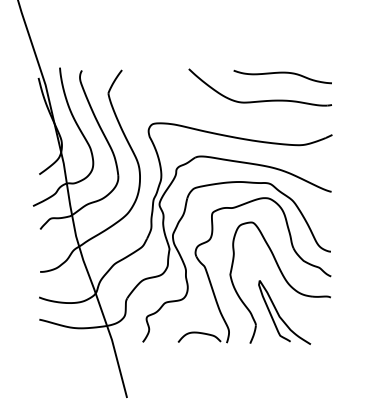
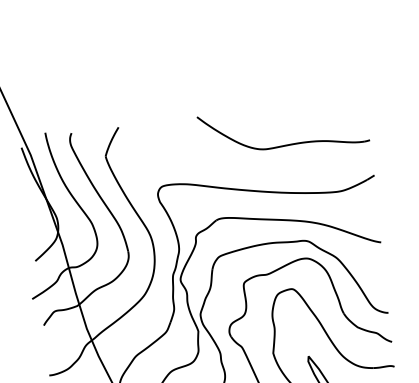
curve: (282, 73) -> (307, 109), removed

